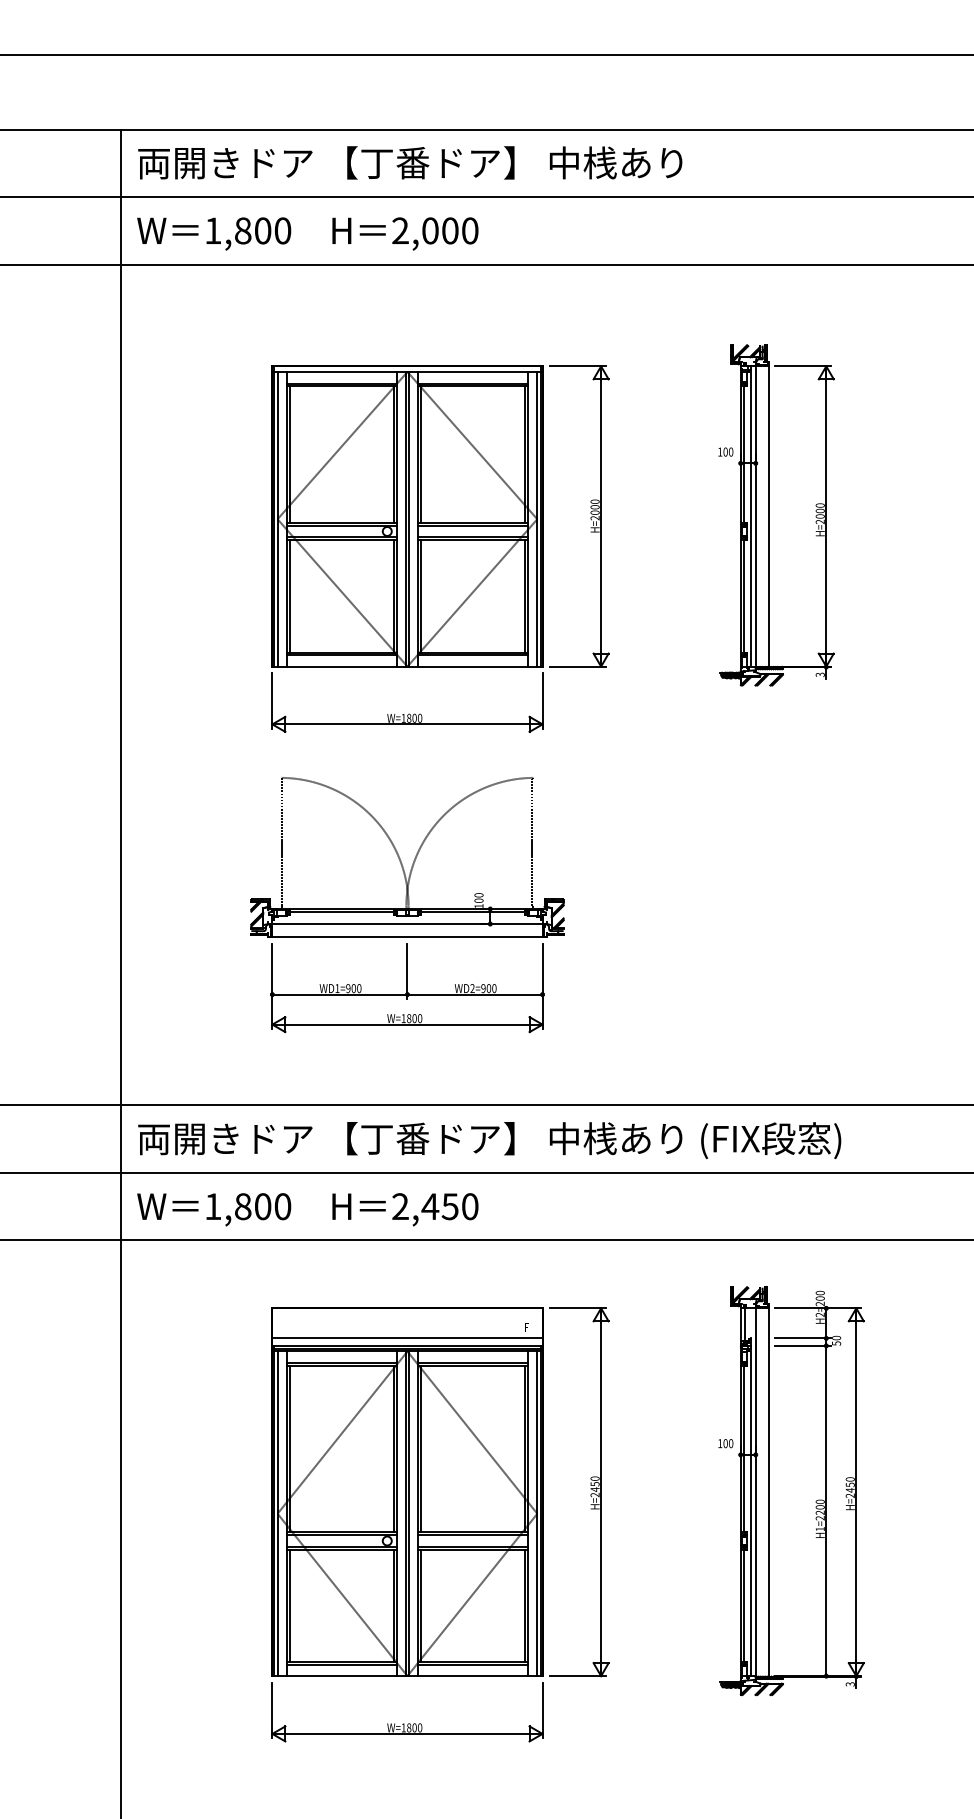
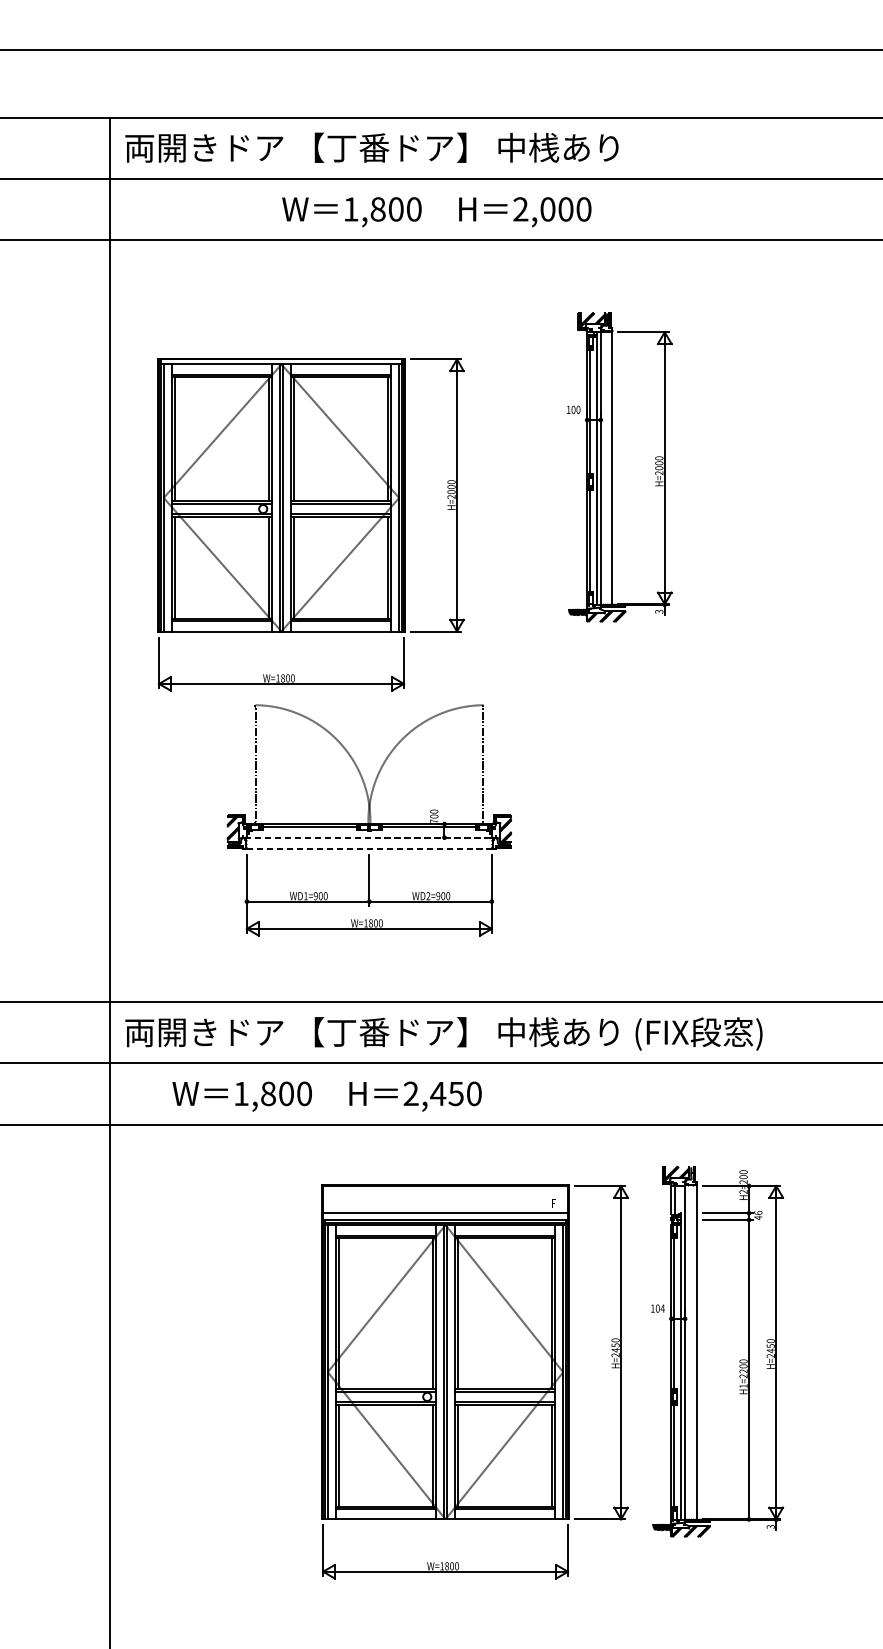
text: (307, 233) -> (436, 211), moved
part: (769, 515) -> (613, 467), moved
part: (440, 548) -> (311, 524), moved
text: (478, 905) -> (433, 820), 100 -> 700
line: (407, 924) -> (369, 838), solid -> dashed
line: (406, 936) -> (368, 848), solid -> dashed
text: (307, 1209) -> (326, 1096), moved
text: (836, 1340) -> (758, 1215), 50 -> 46
text: (730, 1443) -> (662, 1308), 100 -> 104
part: (440, 1524) -> (475, 1381), moved

